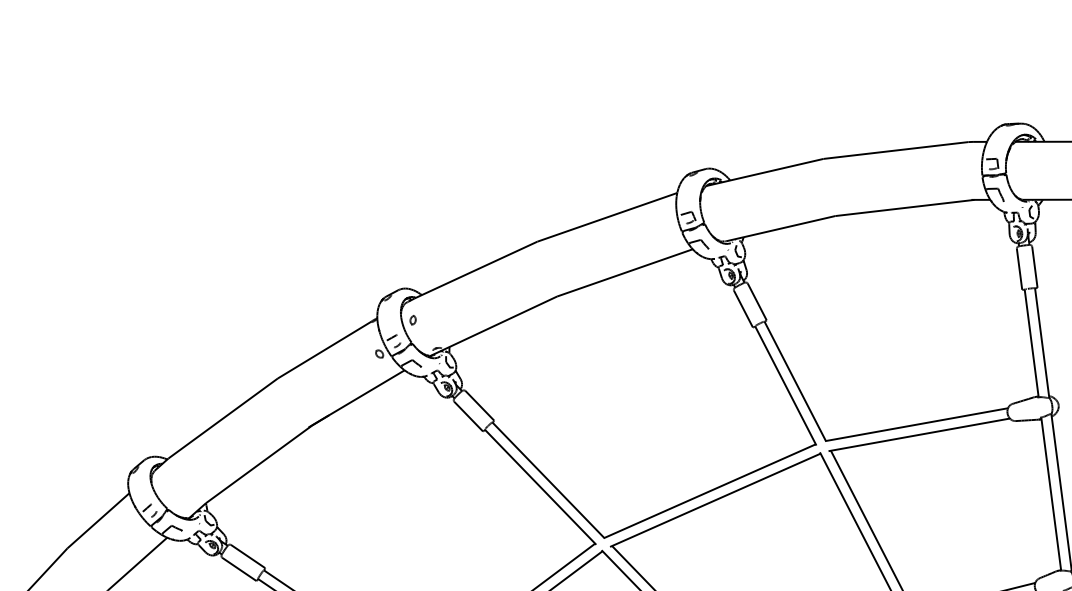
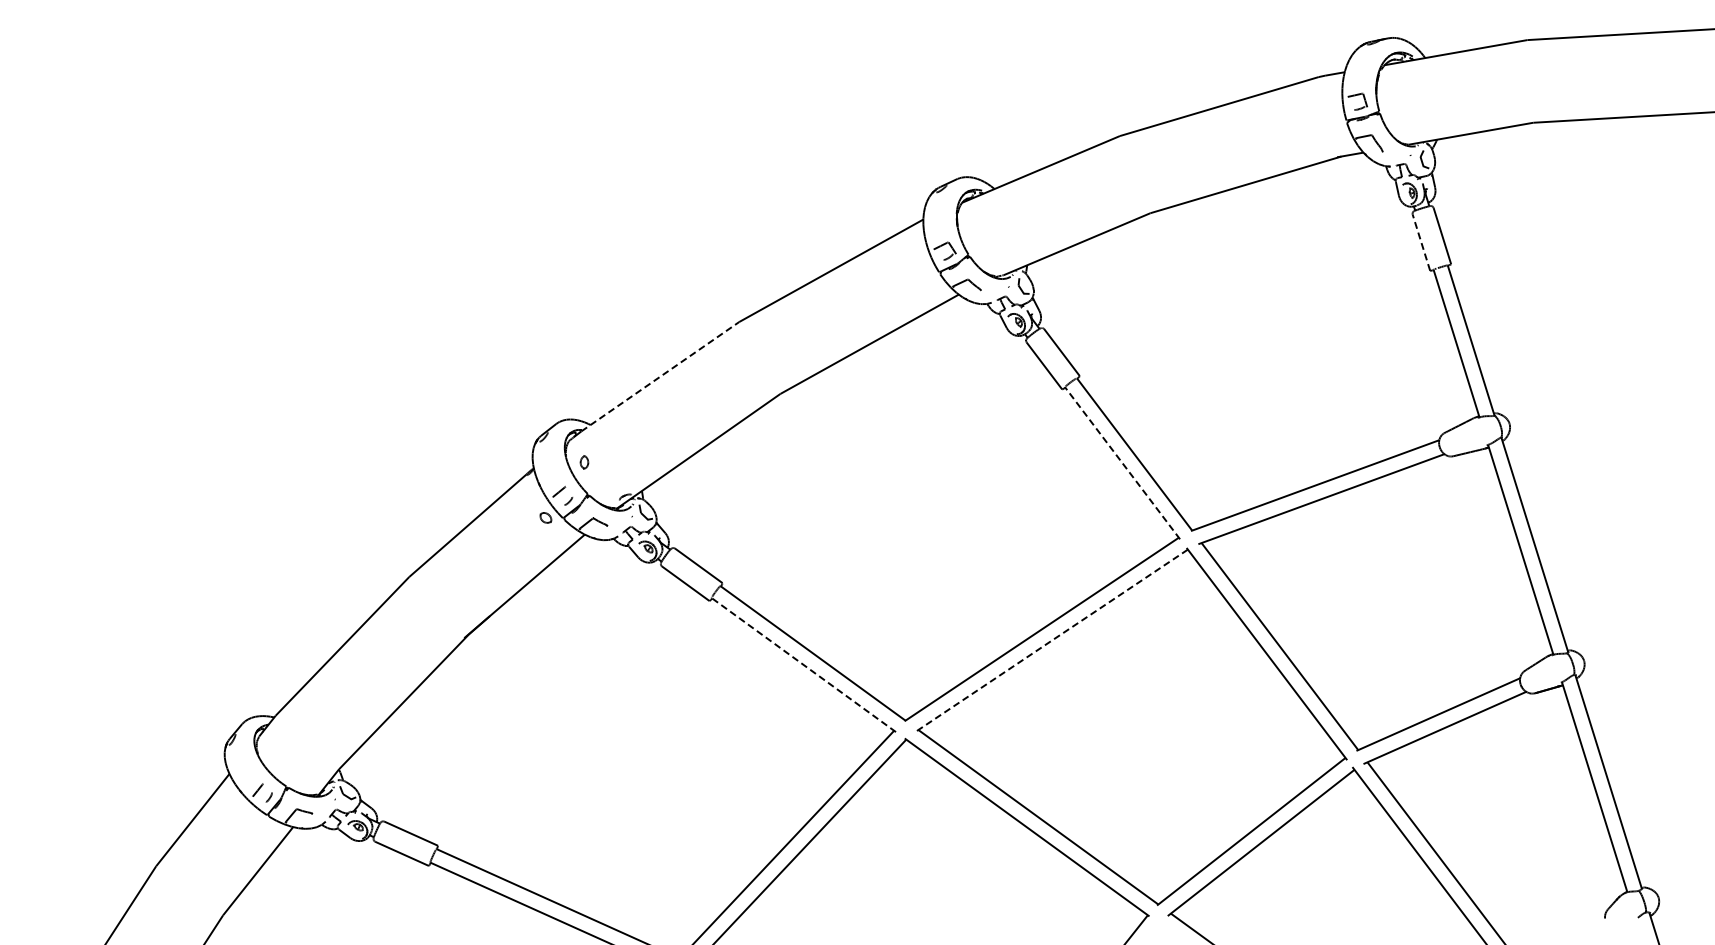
line: (476, 269) -> (660, 376), solid -> dashed
line: (1019, 269) -> (1421, 242), solid -> dashed
line: (785, 385) -> (1122, 462), solid -> dashed
line: (540, 487) -> (803, 665), solid -> dashed
line: (715, 500) -> (1051, 640), solid -> dashed

